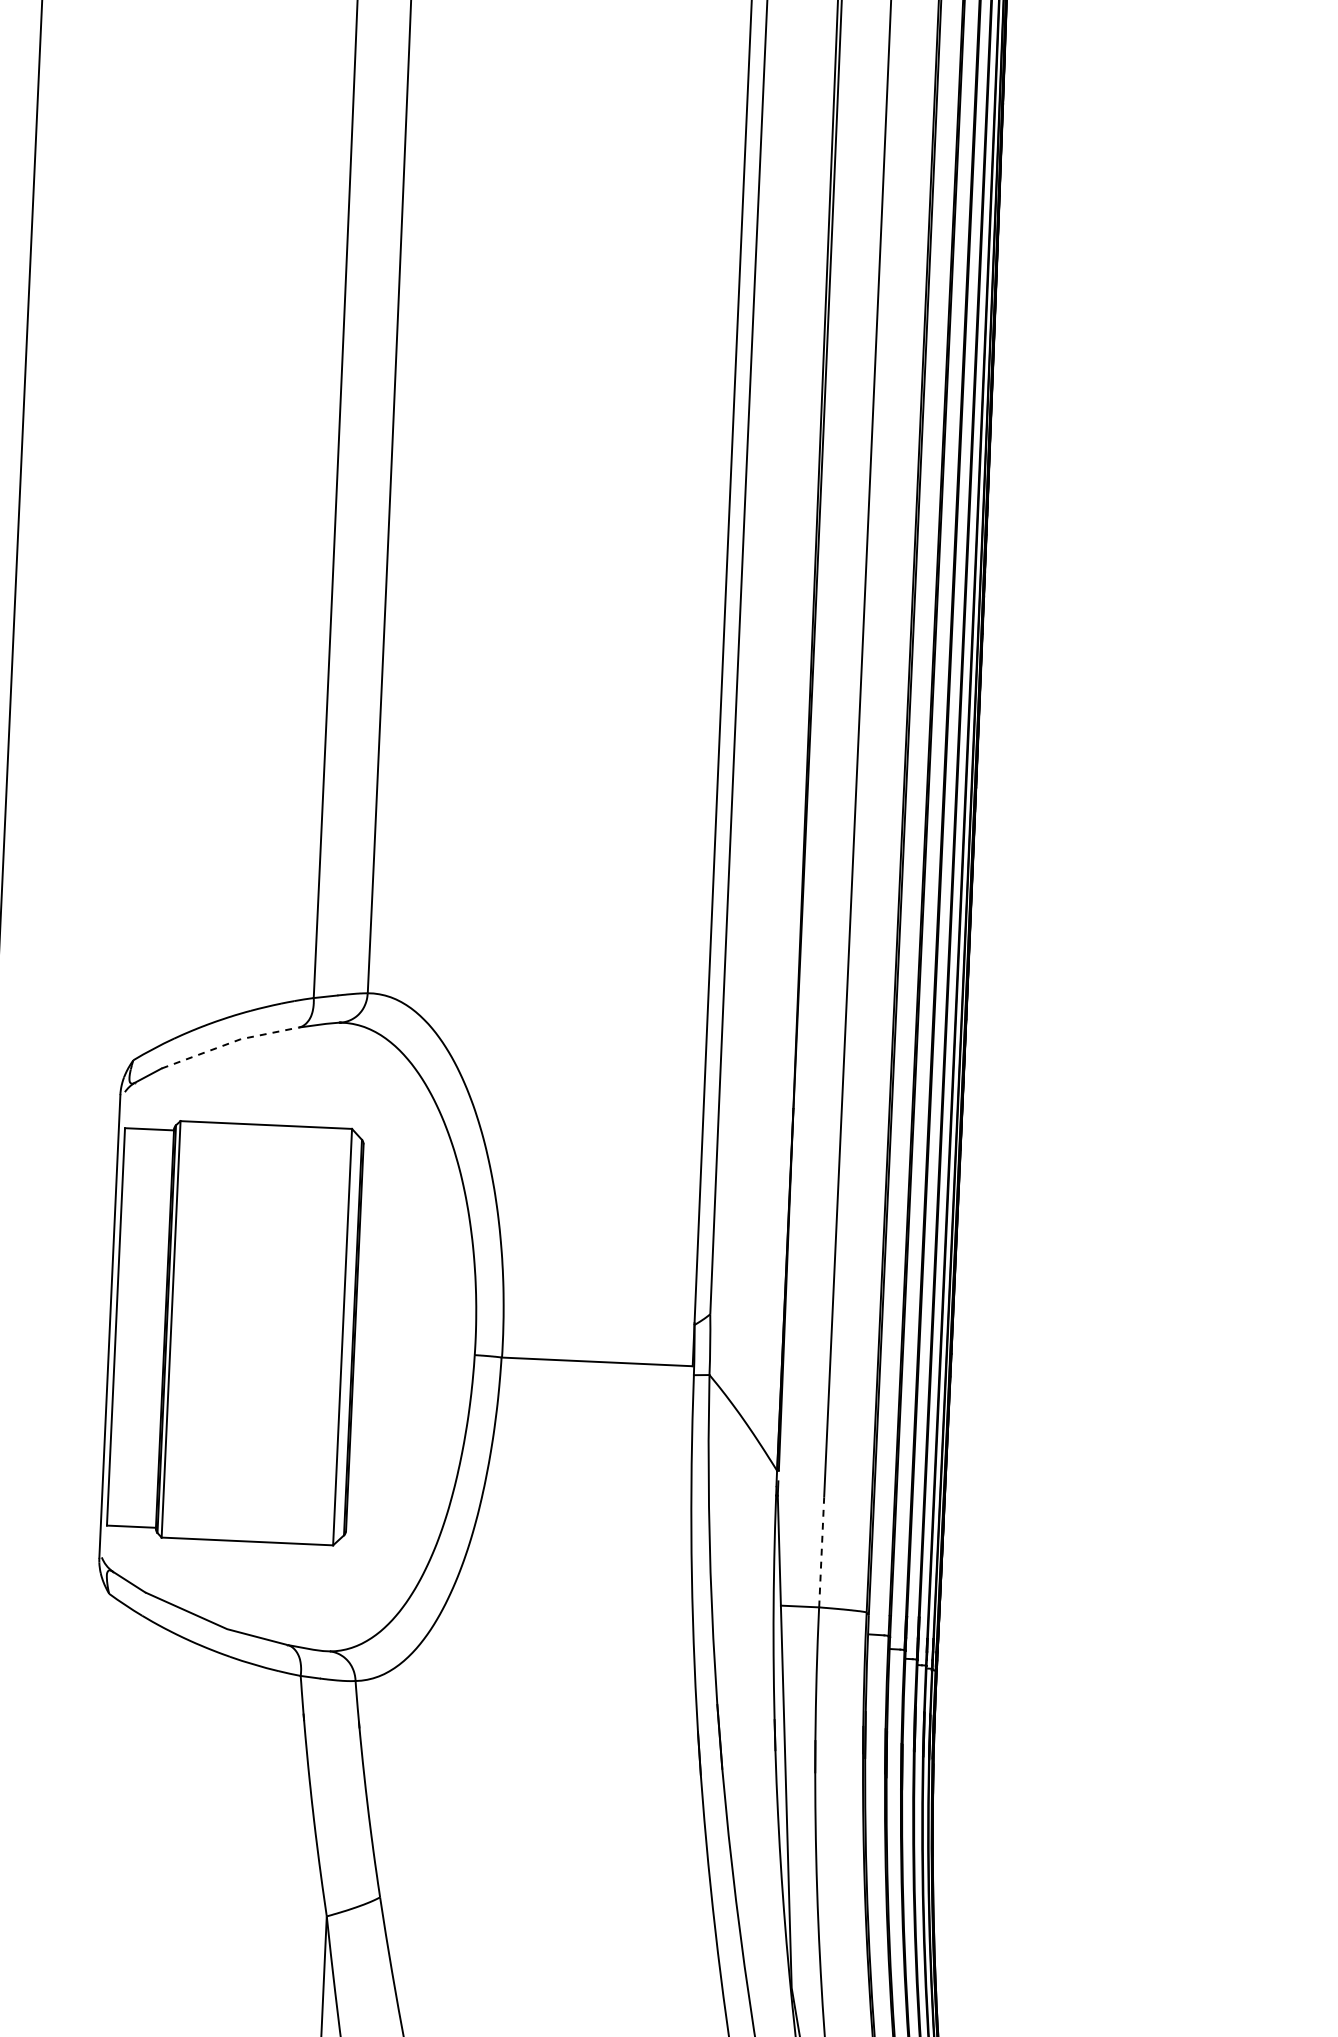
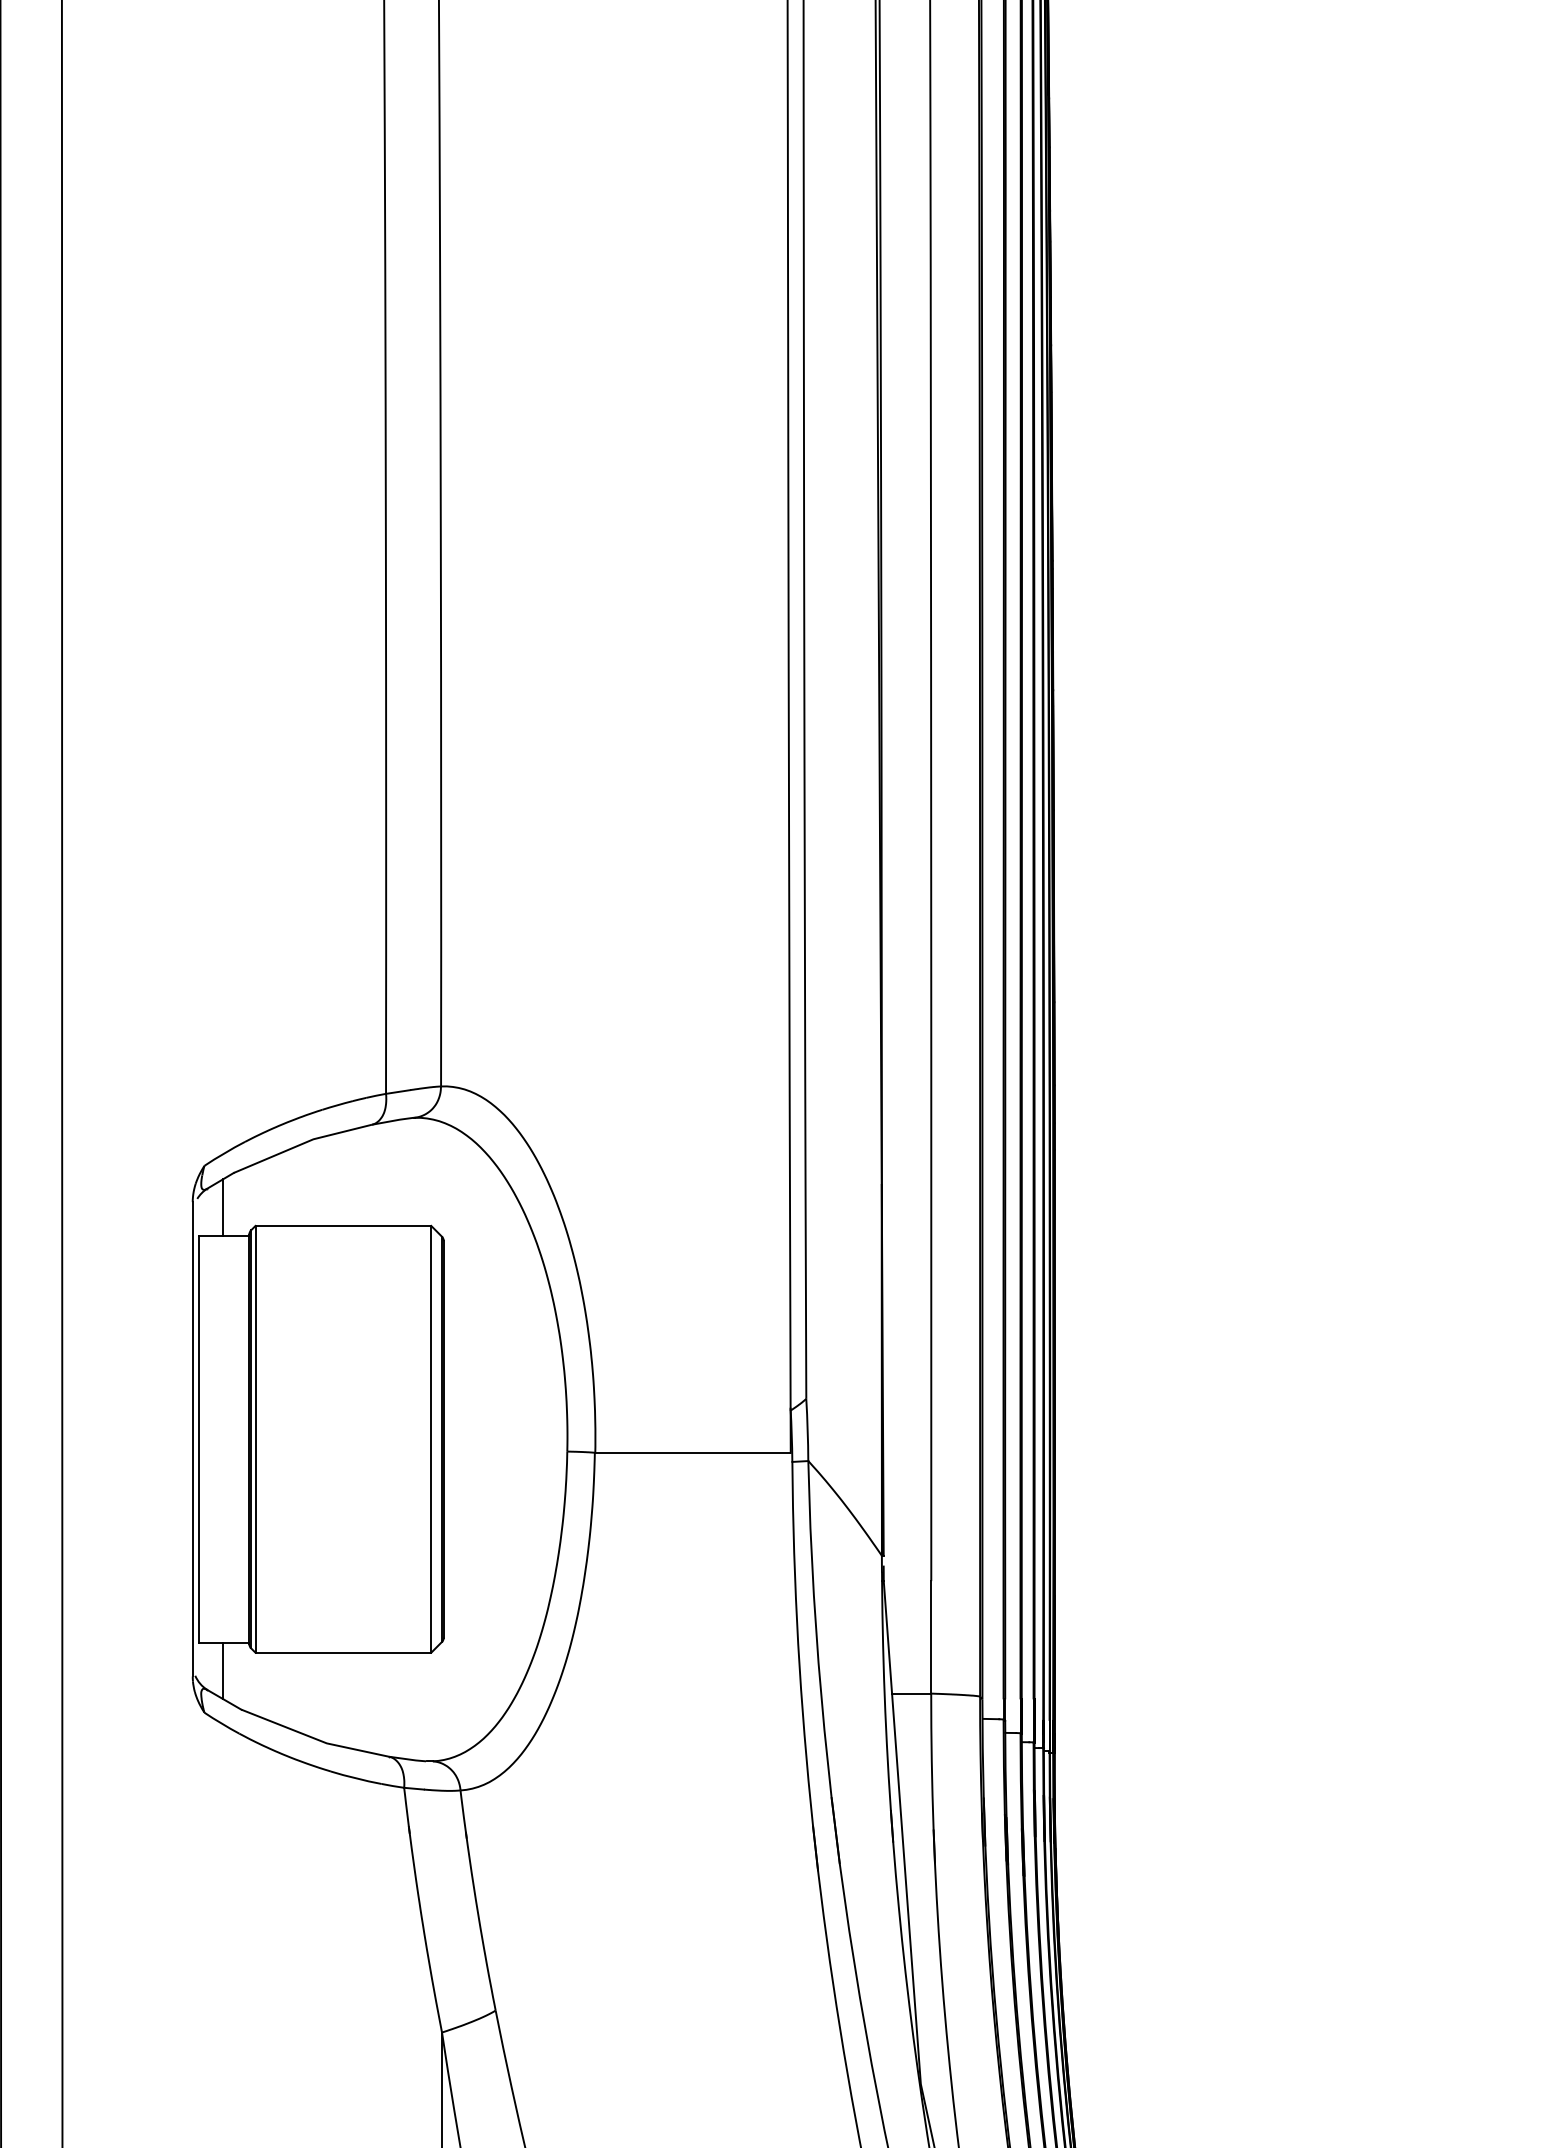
line: (230, 1042) -> (302, 1143), dashed -> solid
line: (150, 1101) -> (223, 1207), added
line: (821, 1551) -> (931, 1636), dashed -> solid
line: (129, 1554) -> (223, 1671), added

